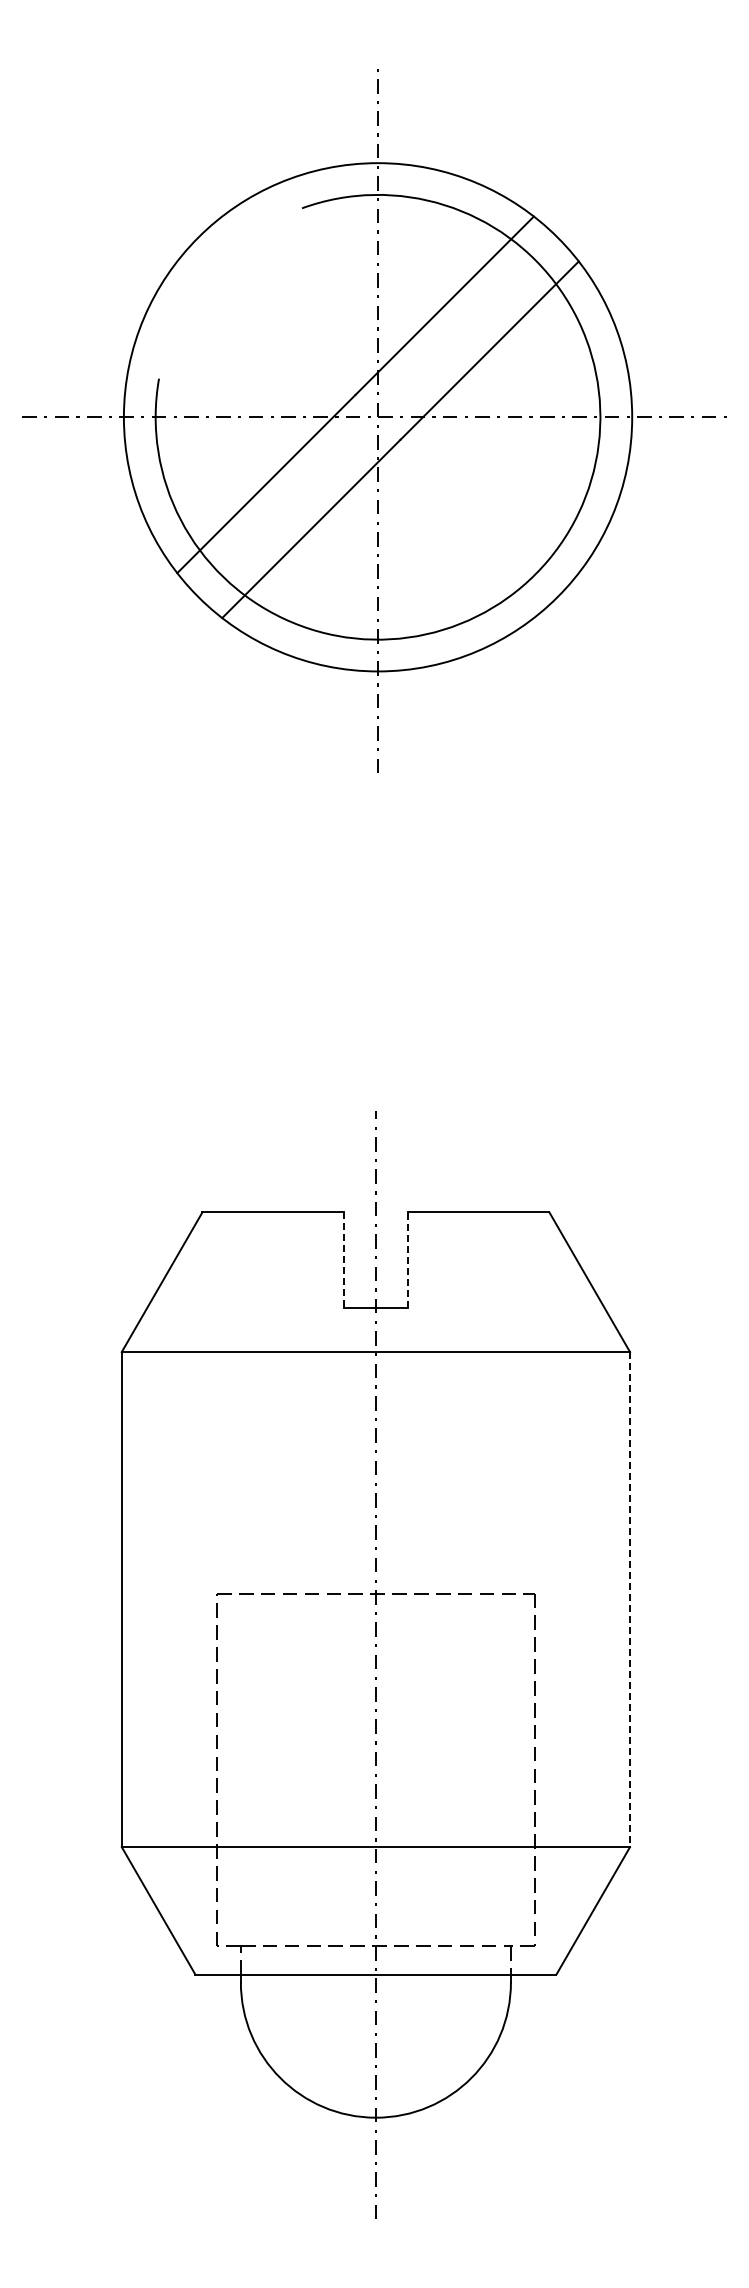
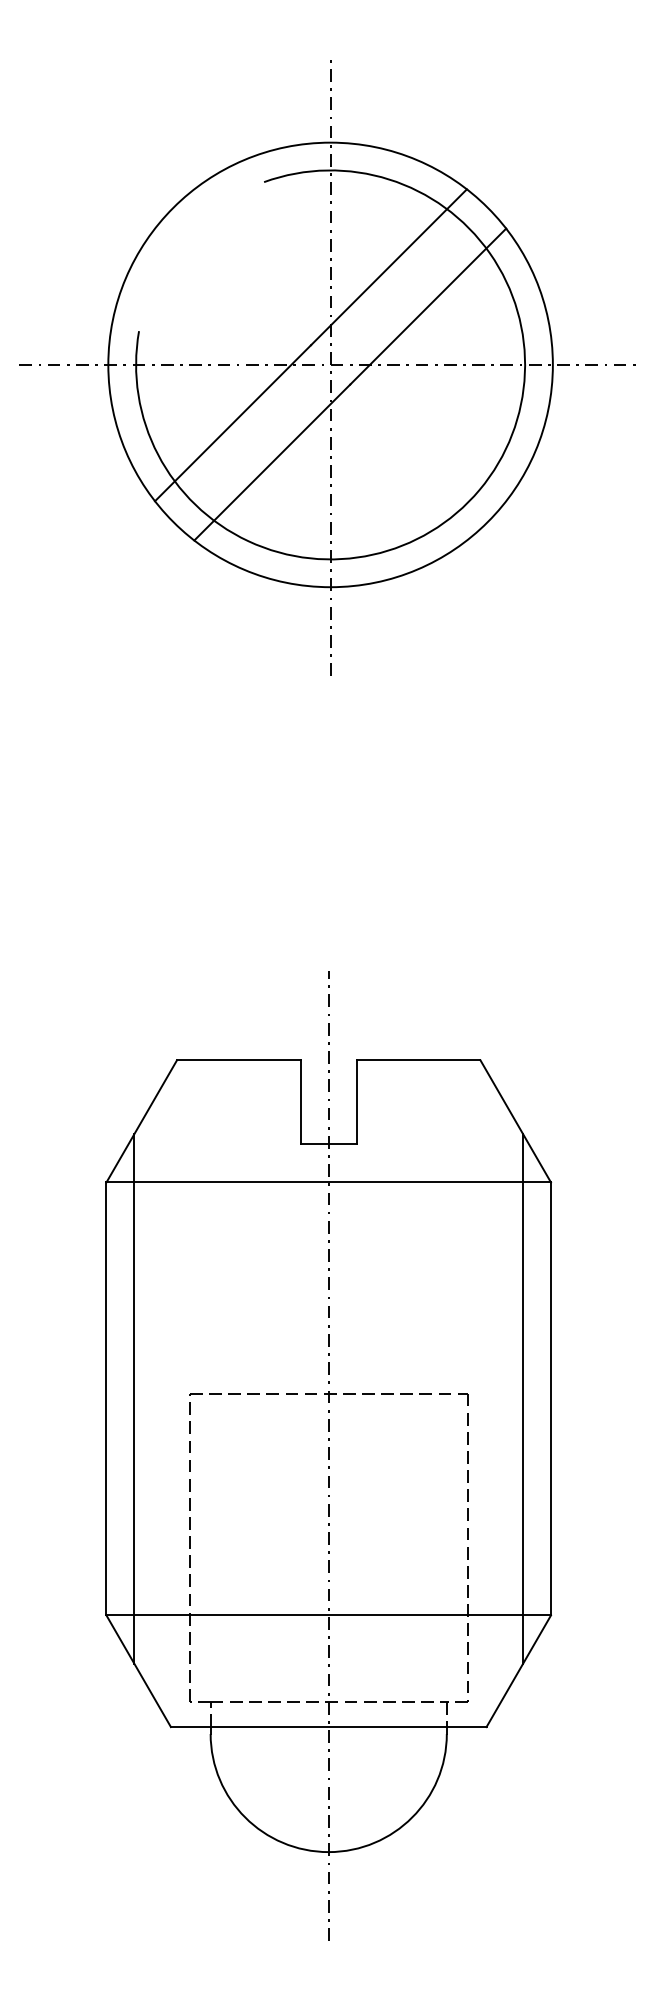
line: (344, 1259) -> (301, 1101), dashed -> solid
line: (407, 1259) -> (356, 1101), dashed -> solid
line: (153, 1599) -> (134, 1398), added
line: (598, 1599) -> (523, 1398), added
line: (630, 1600) -> (551, 1399), dashed -> solid

